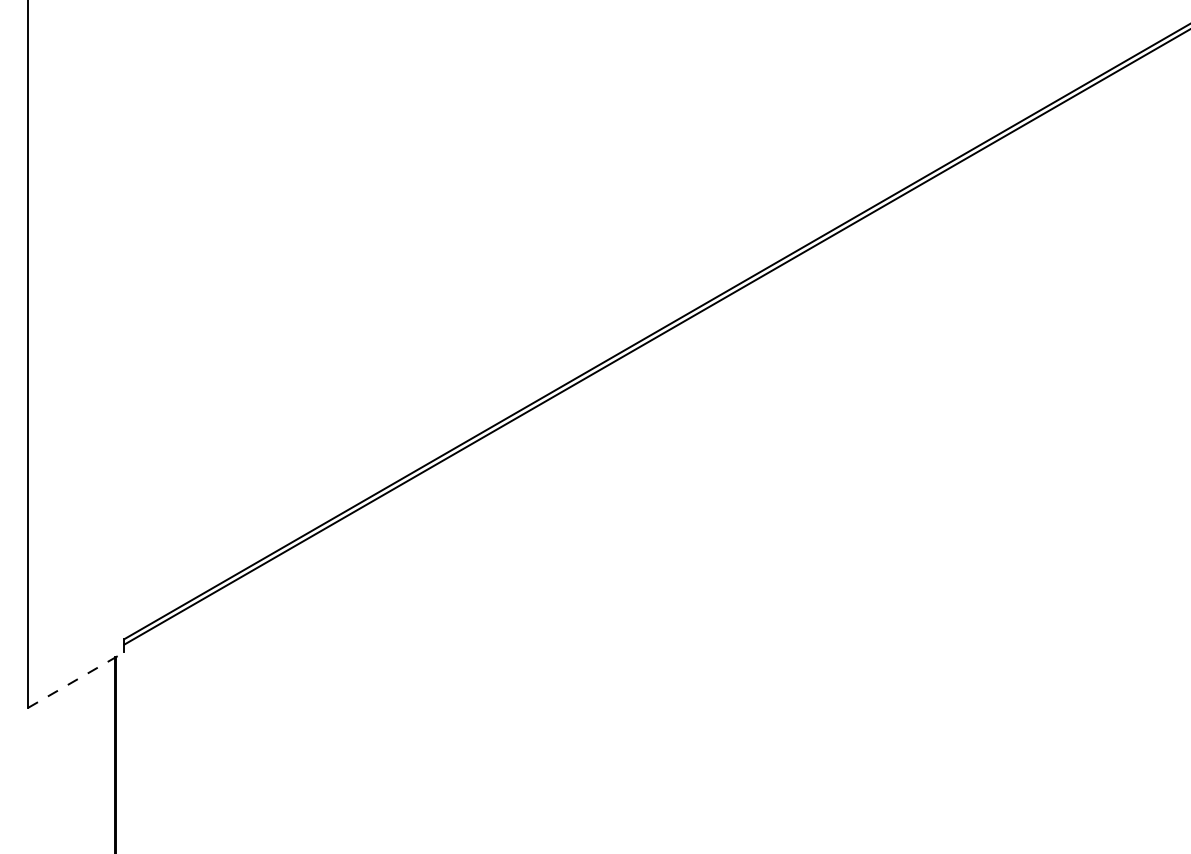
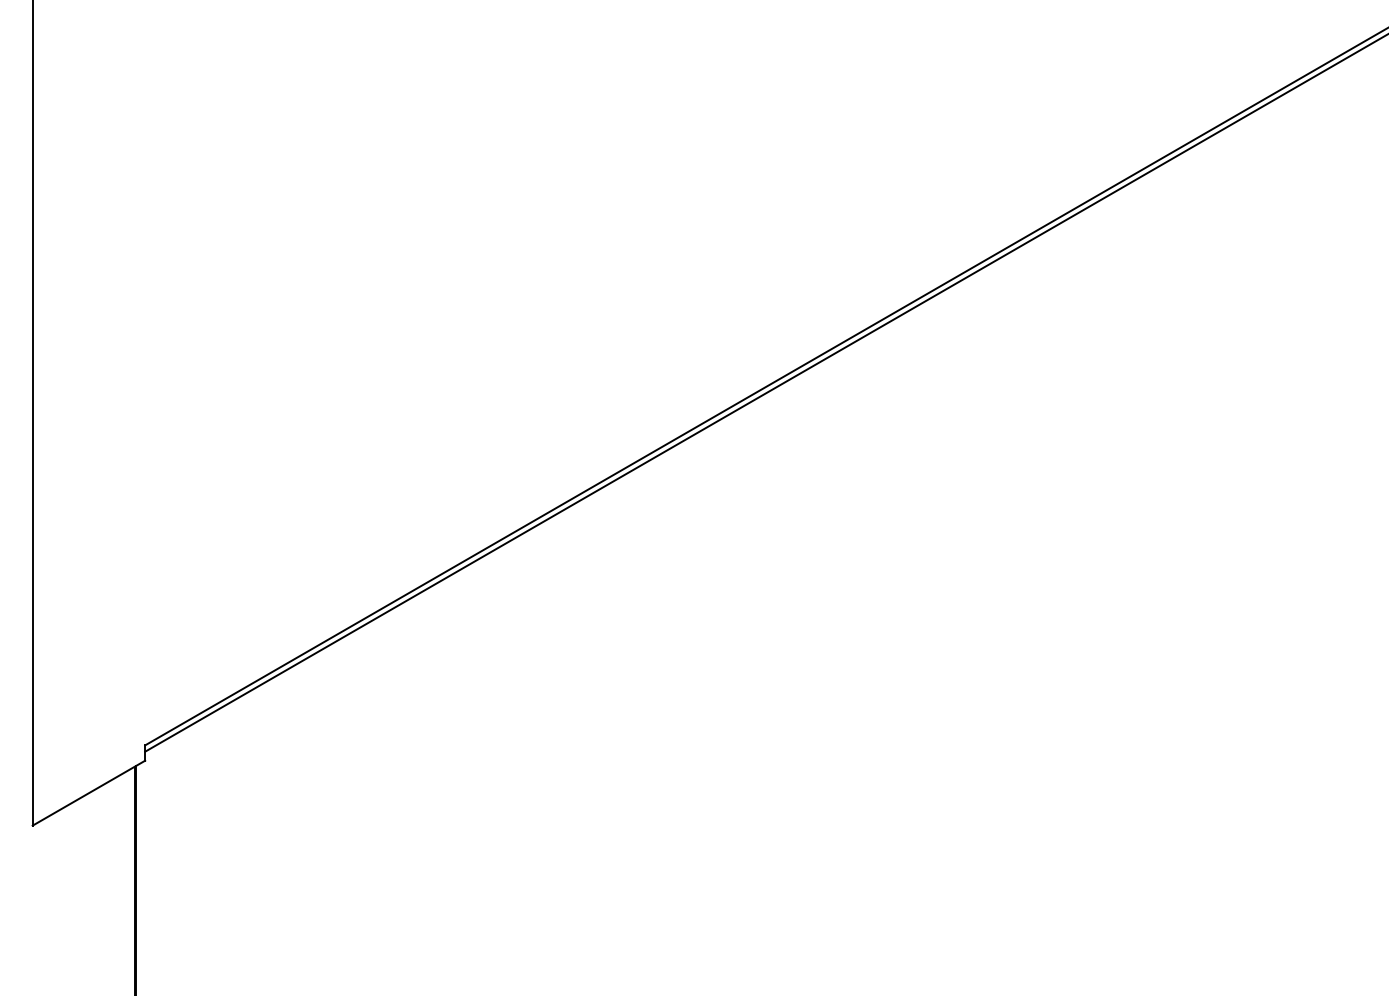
line: (76, 680) -> (89, 793), dashed -> solid

